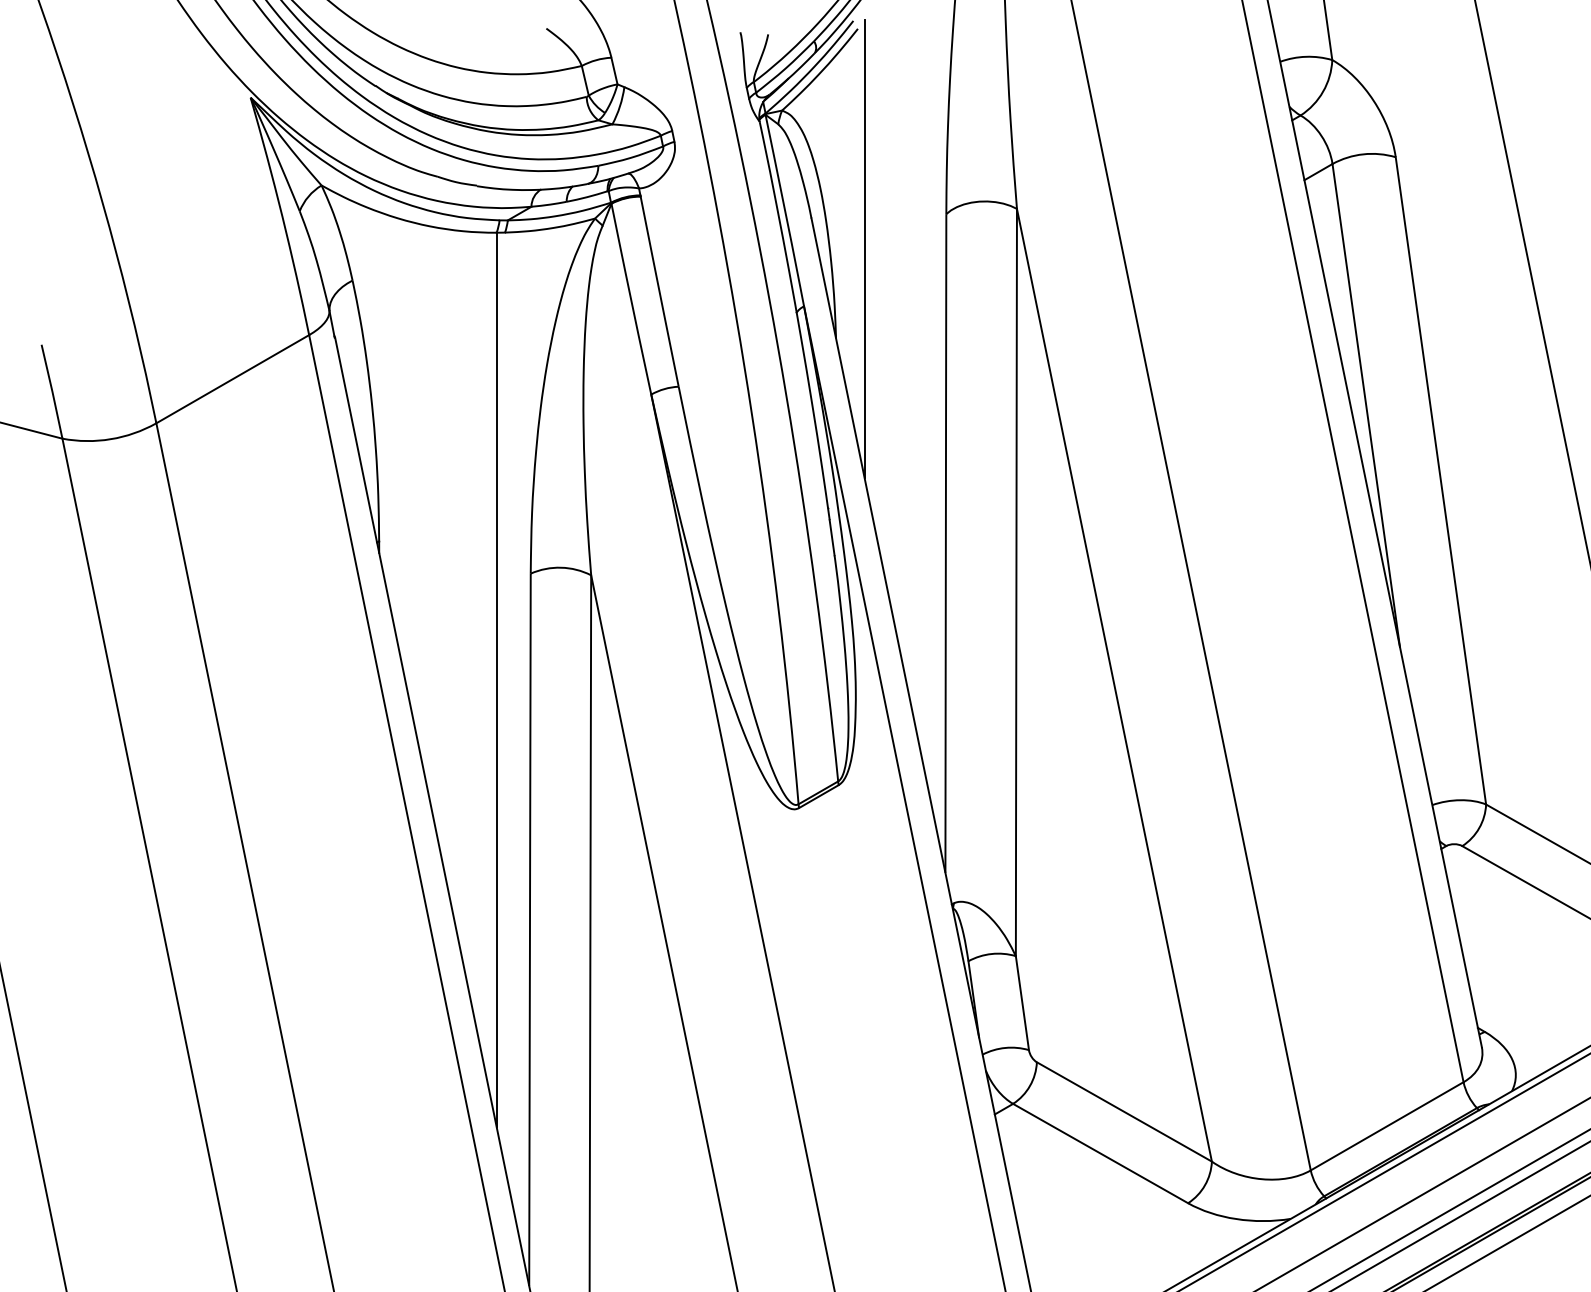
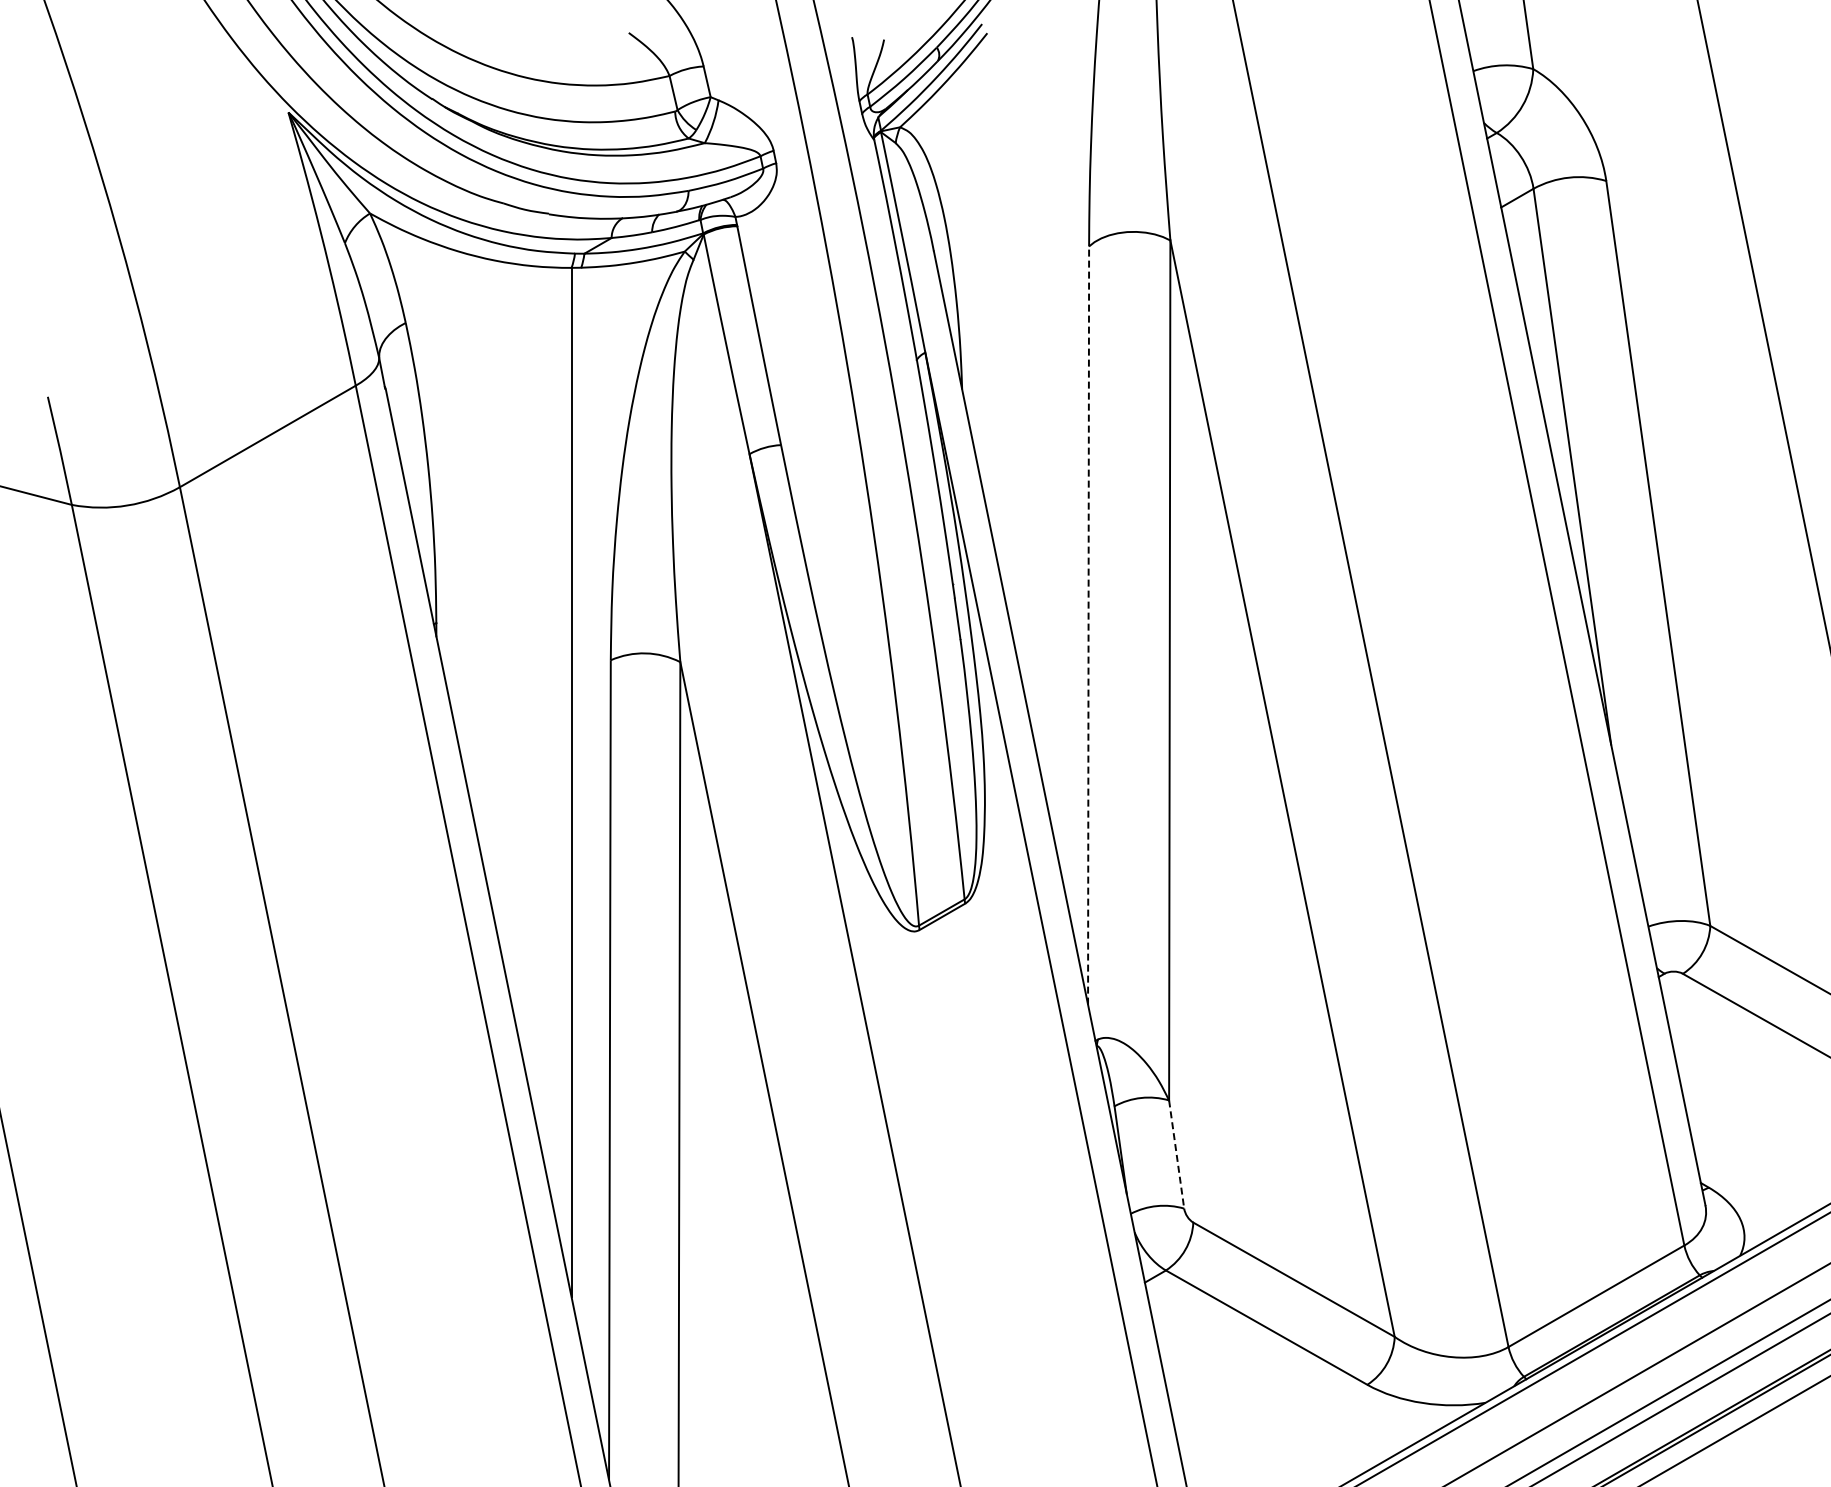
line: (865, 248) -> (995, 286), removed
line: (945, 543) -> (1088, 625), solid -> dashed
line: (1022, 1003) -> (1176, 1154), solid -> dashed

